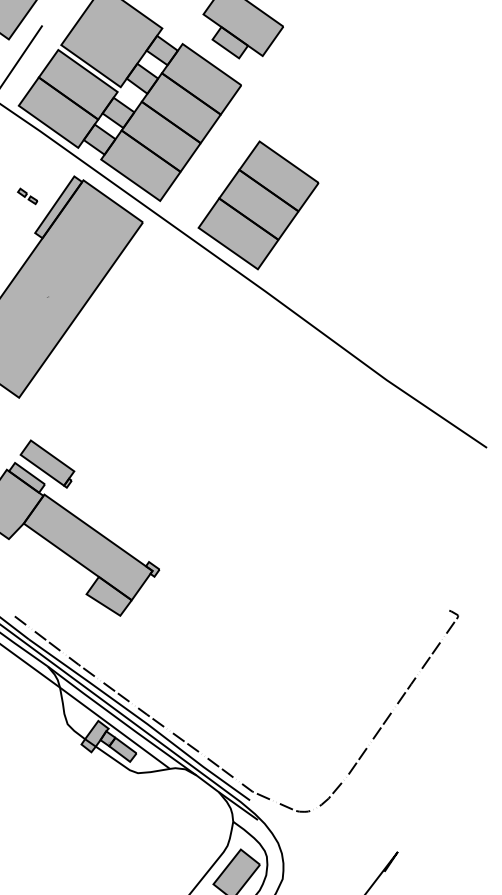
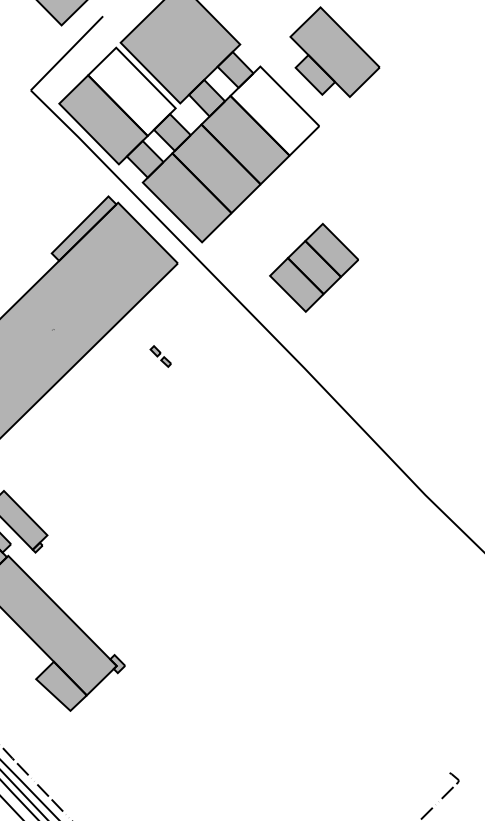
fill: (201, 79) -> (274, 111), removed
fill: (77, 84) -> (131, 91), removed
part: (27, 196) -> (160, 356), moved
part: (258, 205) -> (314, 267), size x0.6

